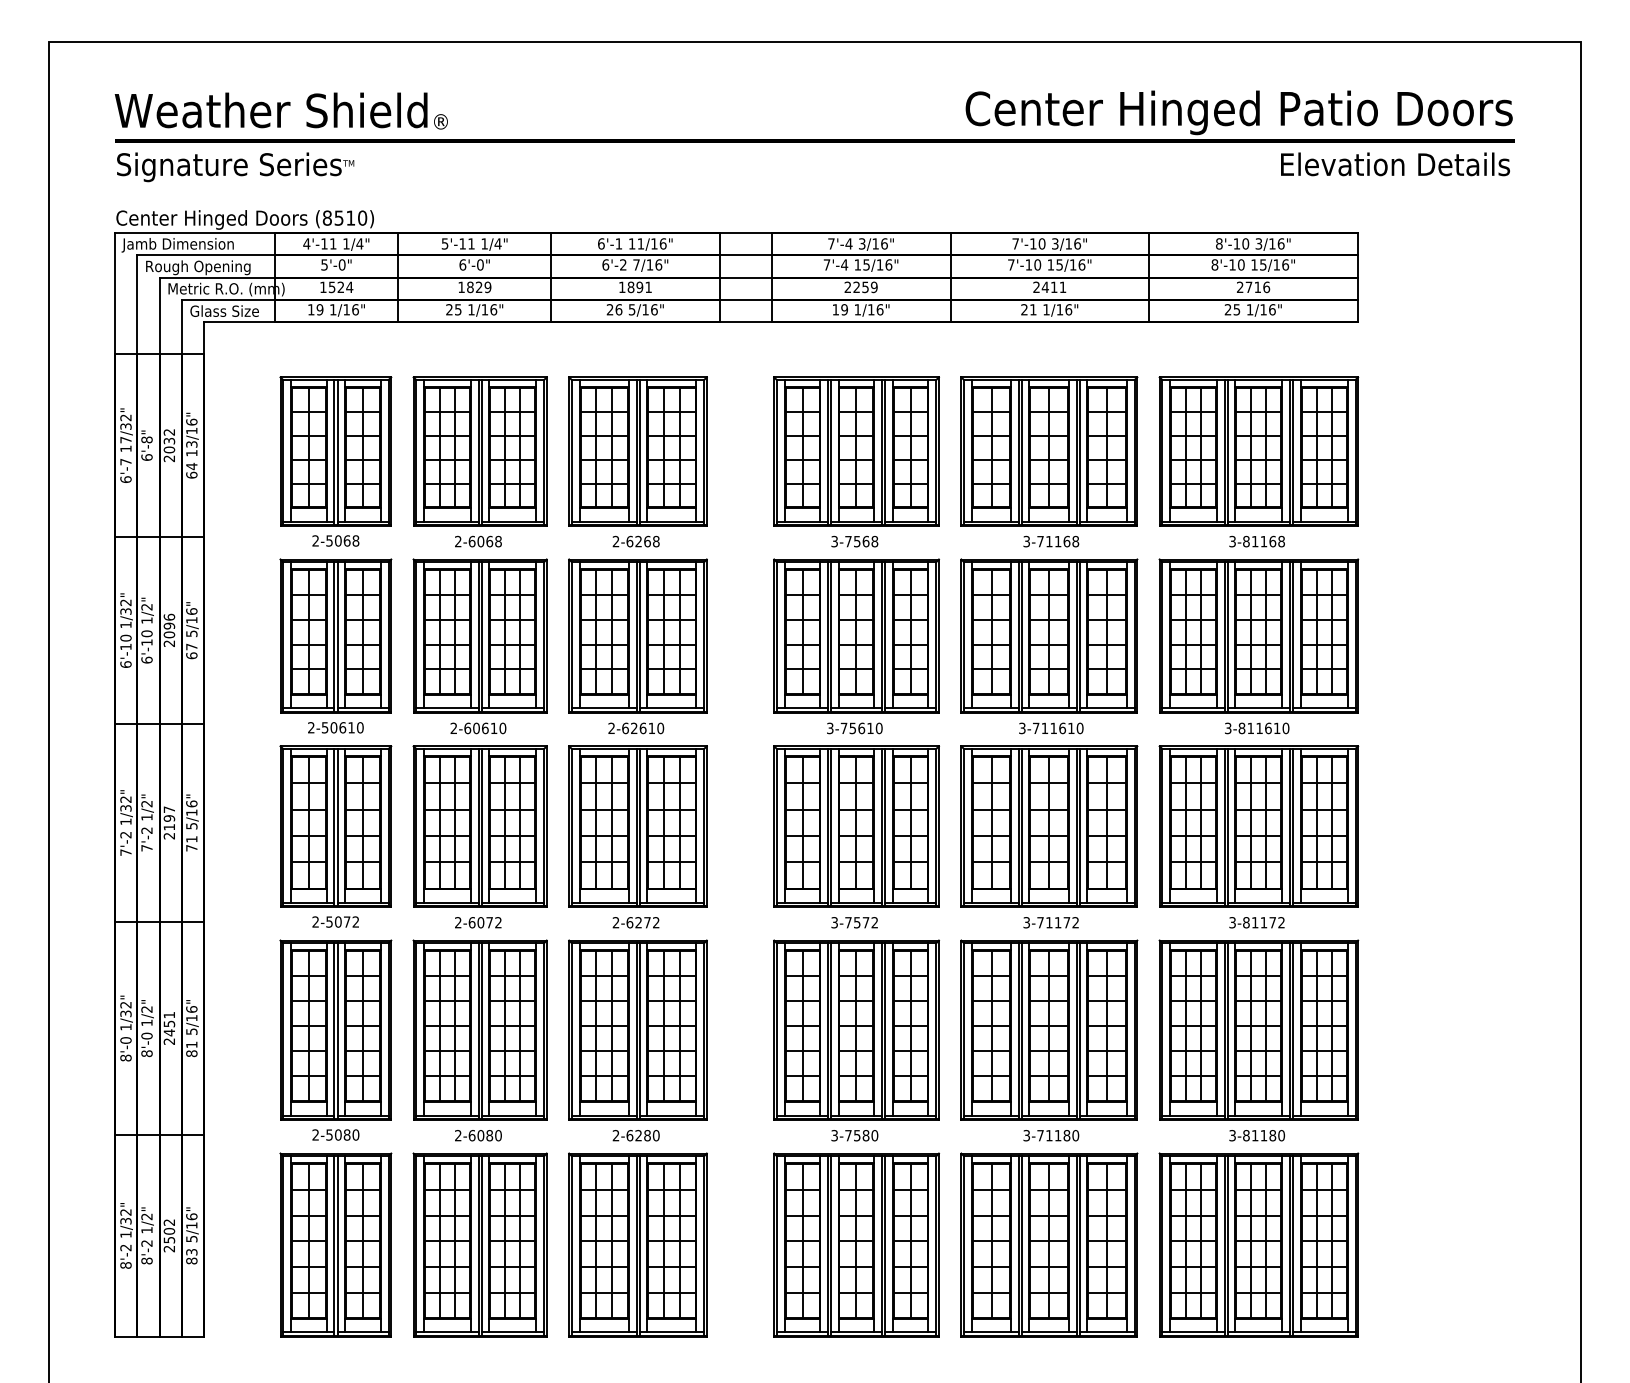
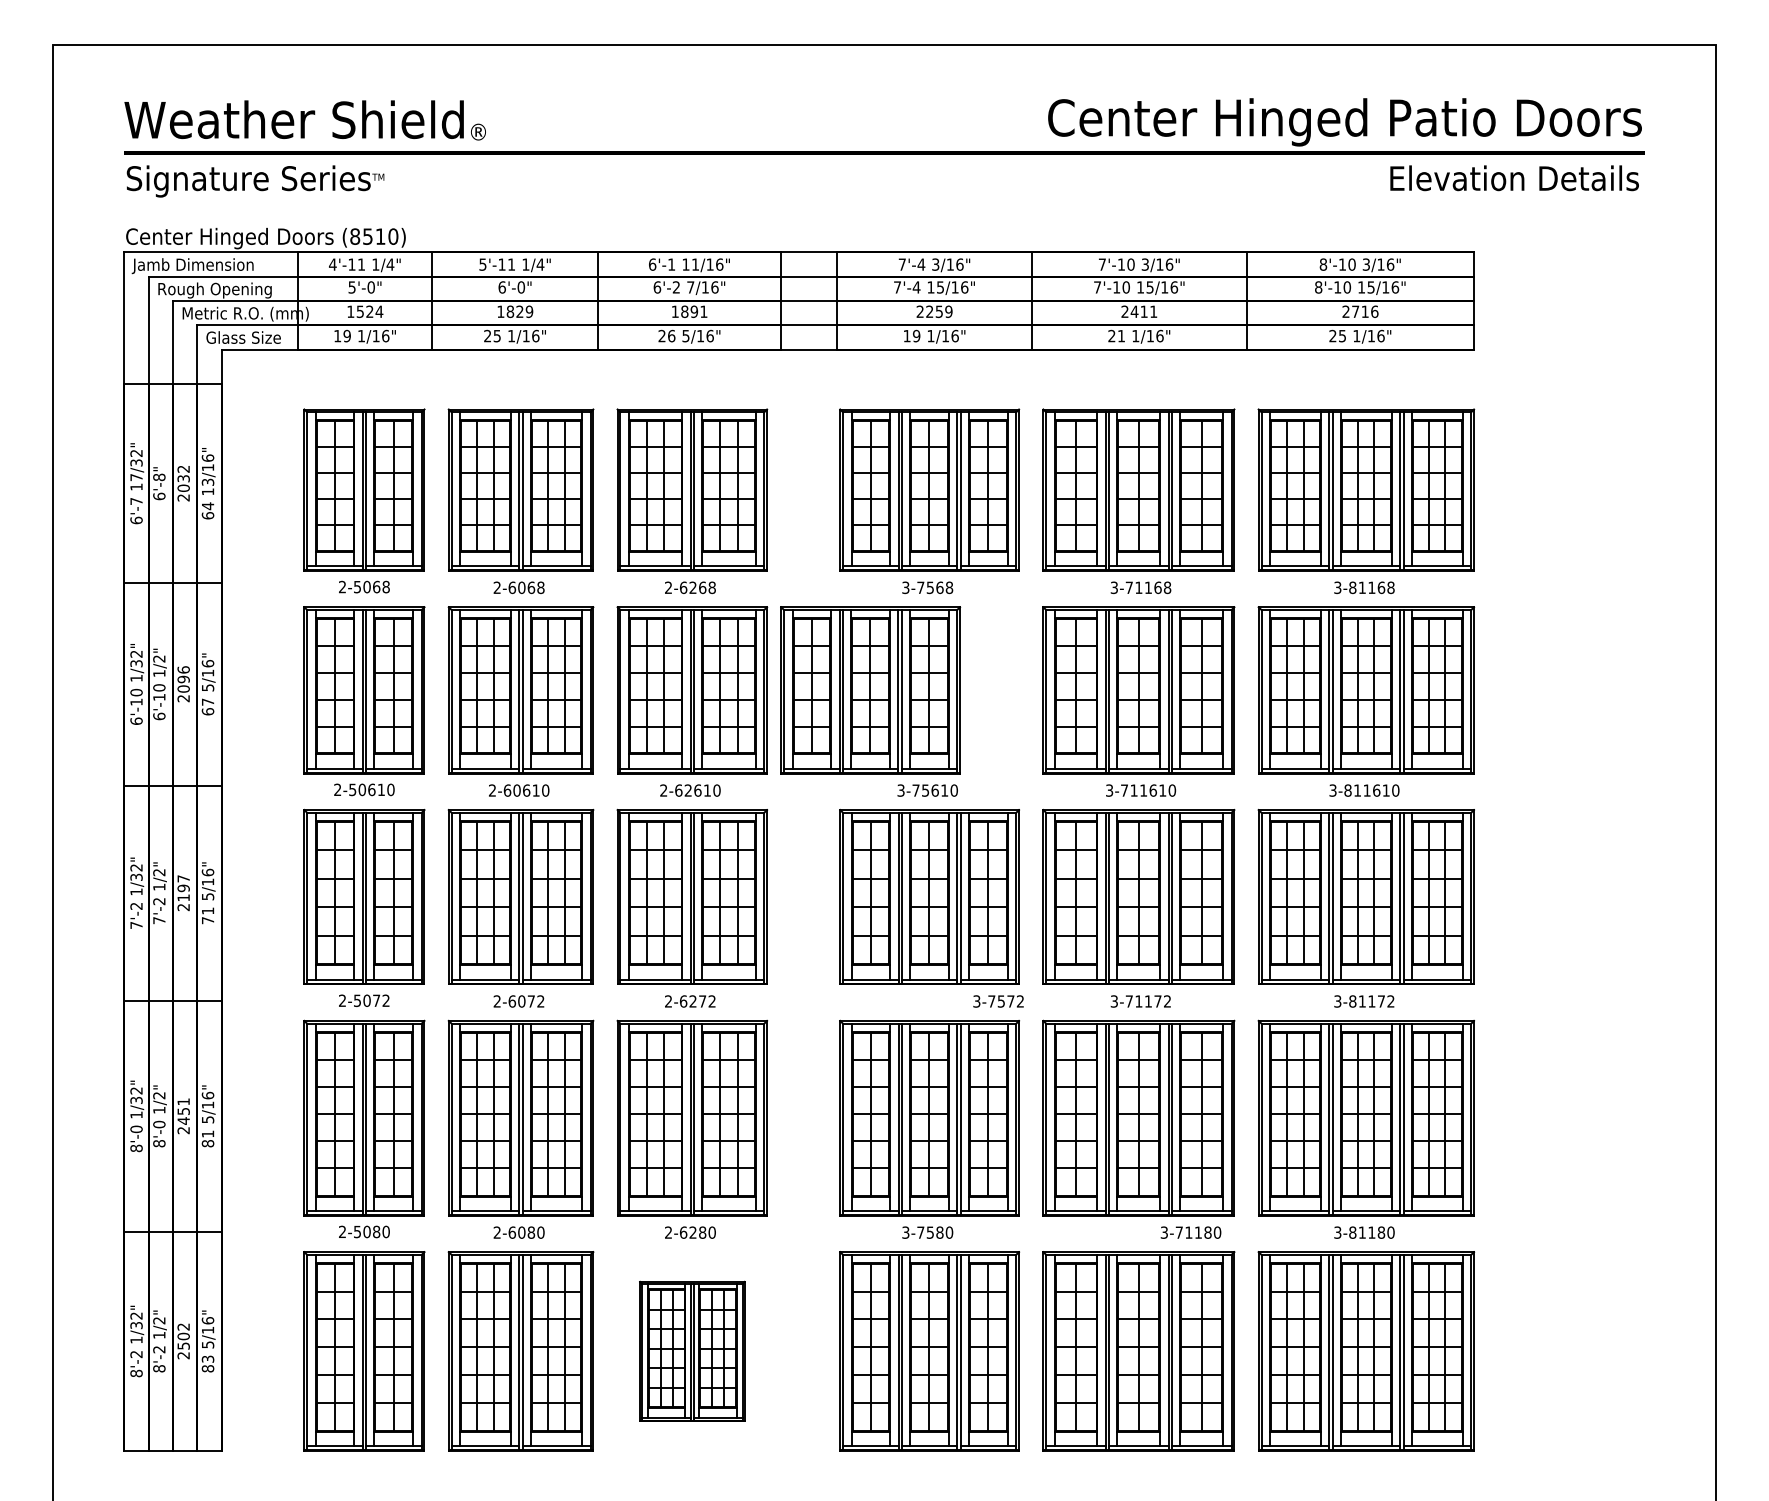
part: (856, 636) -> (870, 690), moved
text: (854, 922) -> (998, 1001), moved
text: (1050, 1135) -> (1190, 1232), moved
part: (638, 1245) -> (692, 1351), size x0.7

